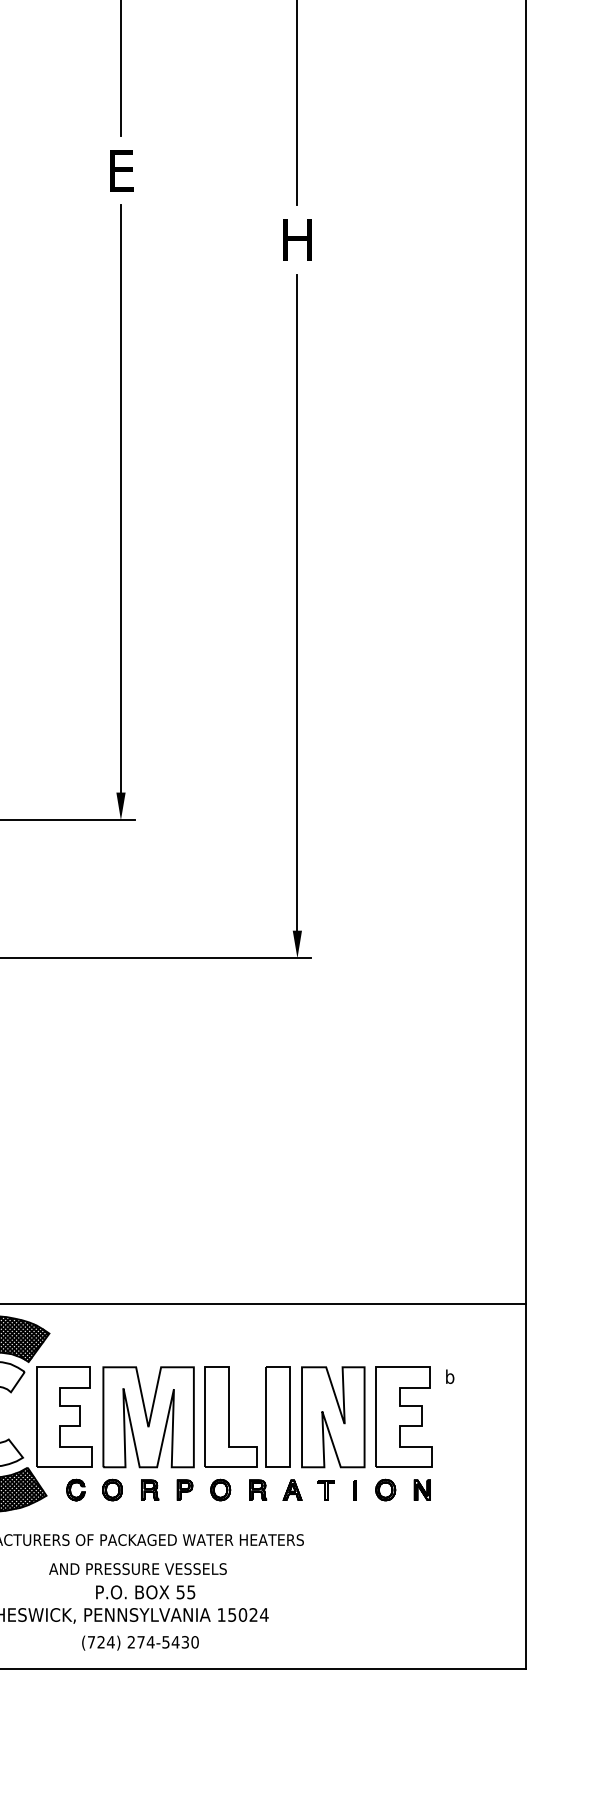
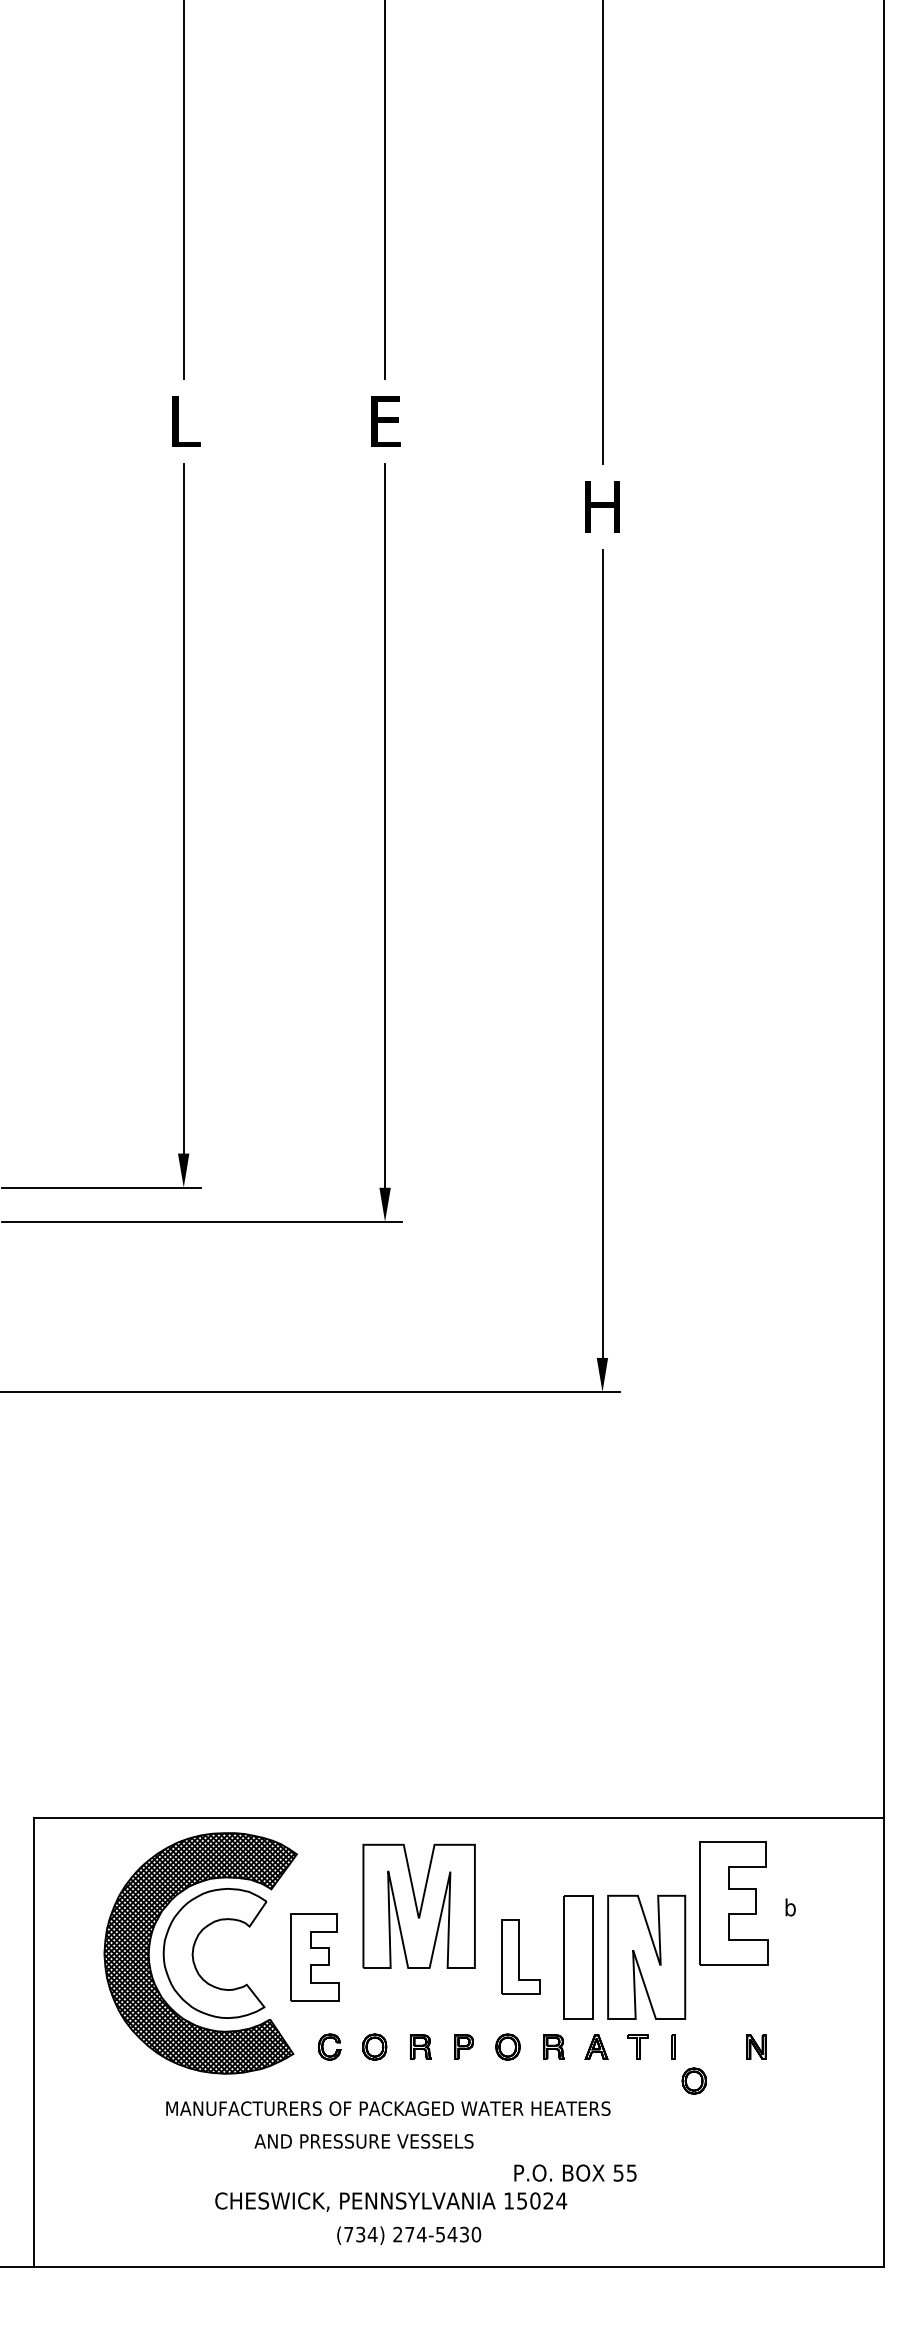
part: (148, 1416) -> (418, 1905), moved
part: (63, 1417) -> (314, 1957), size x0.7
part: (230, 1417) -> (520, 1957), size x0.6
part: (403, 1417) -> (733, 1903), moved
part: (385, 1489) -> (693, 2080), moved
text: (137, 1569) -> (363, 2141), moved
text: (145, 1591) -> (575, 2172), moved
text: (101, 1642) -> (360, 2234), (724) -> (734)

